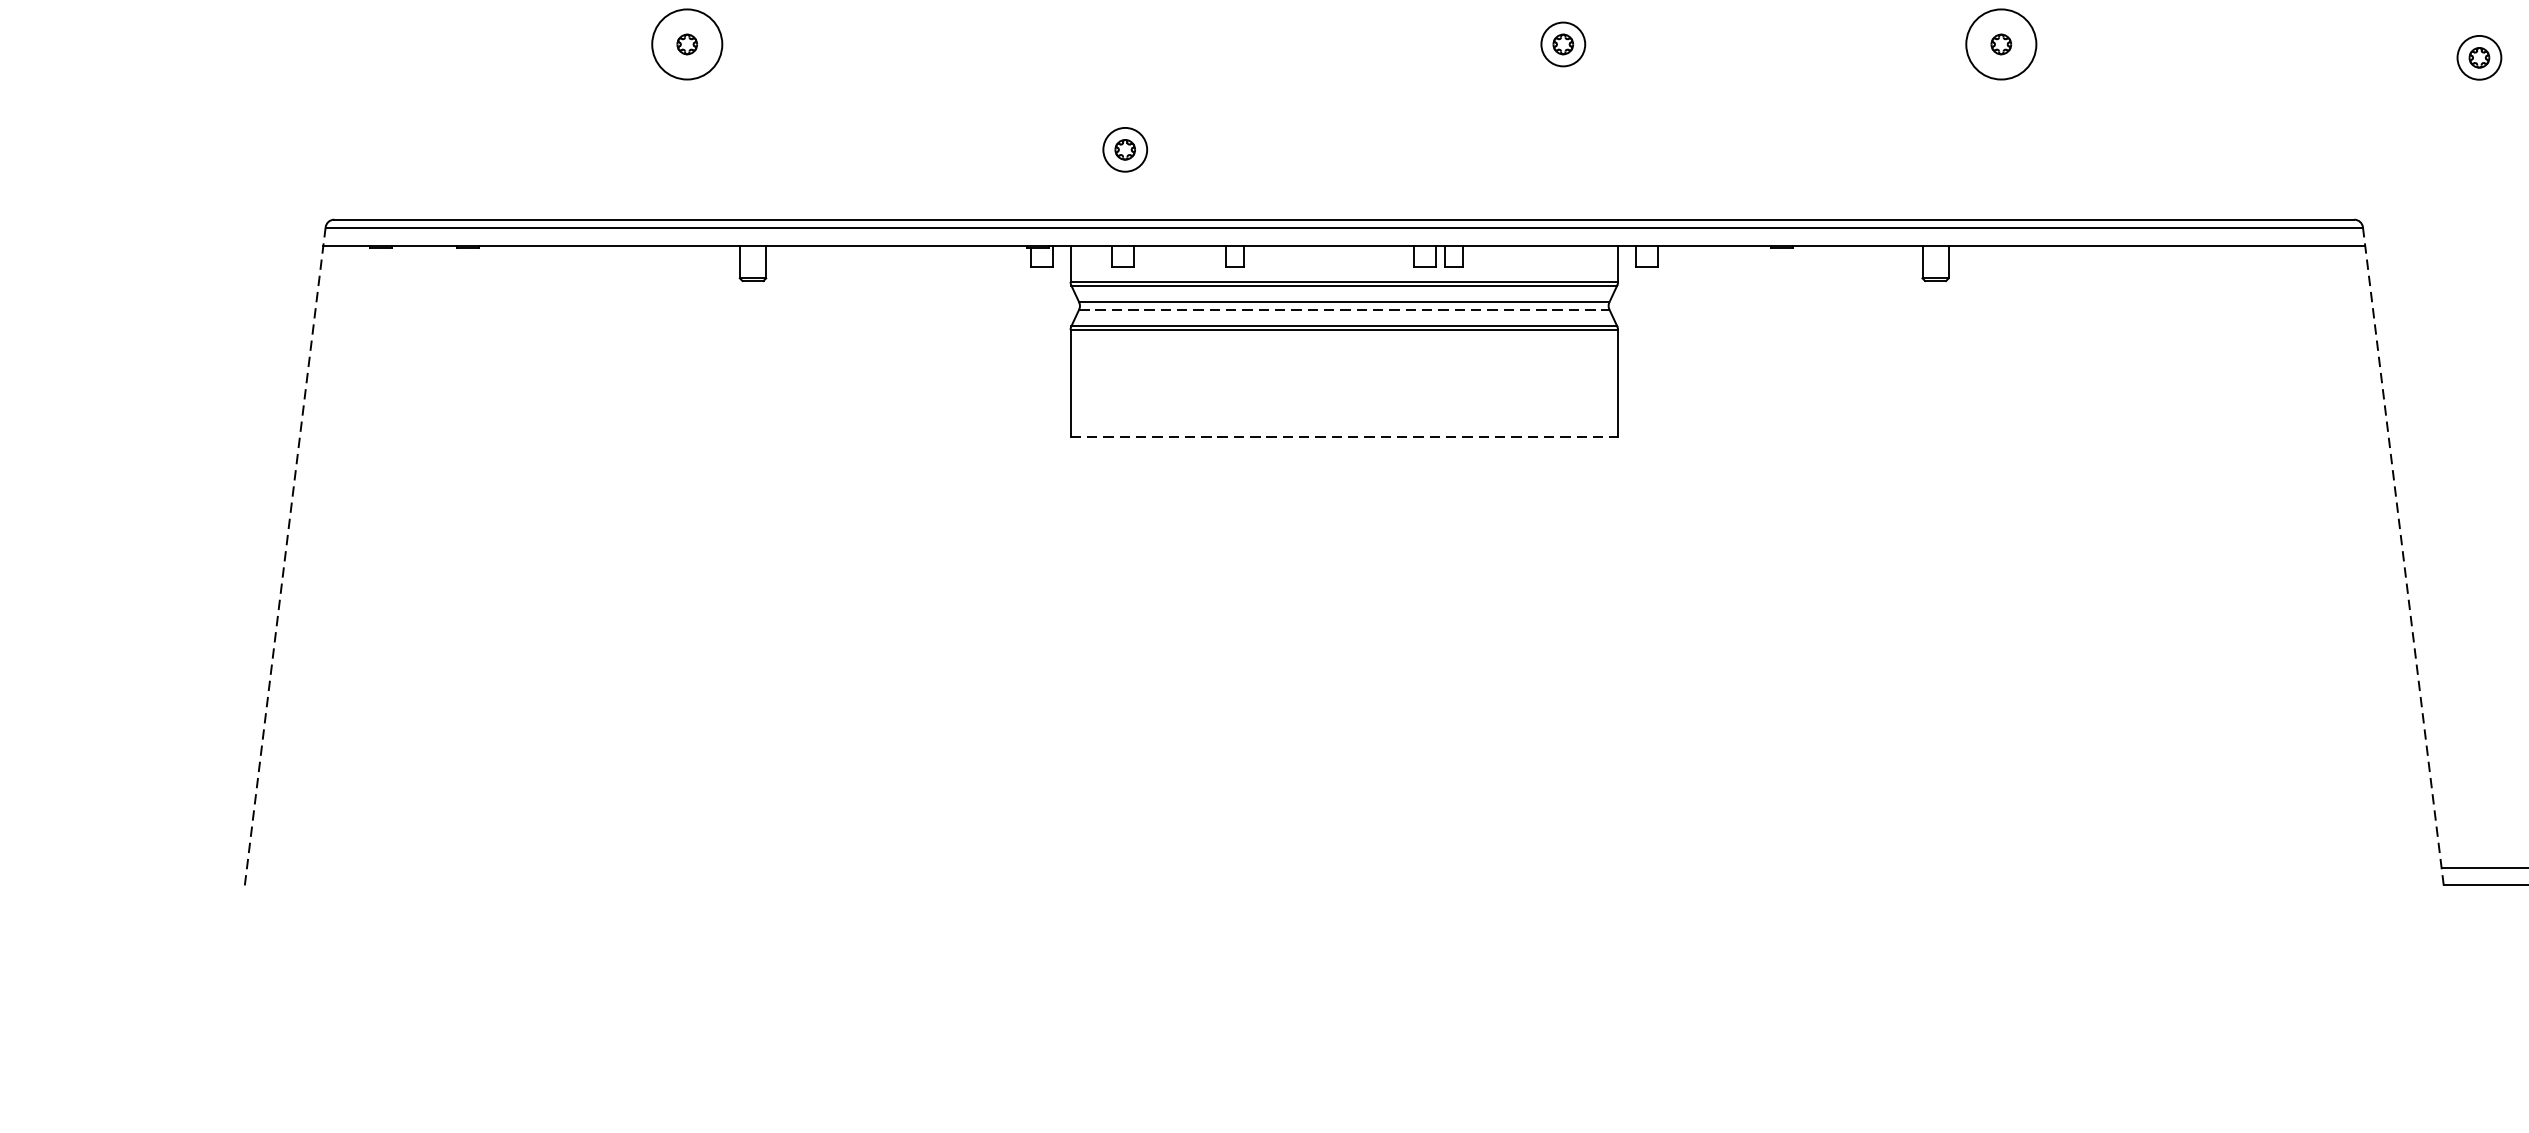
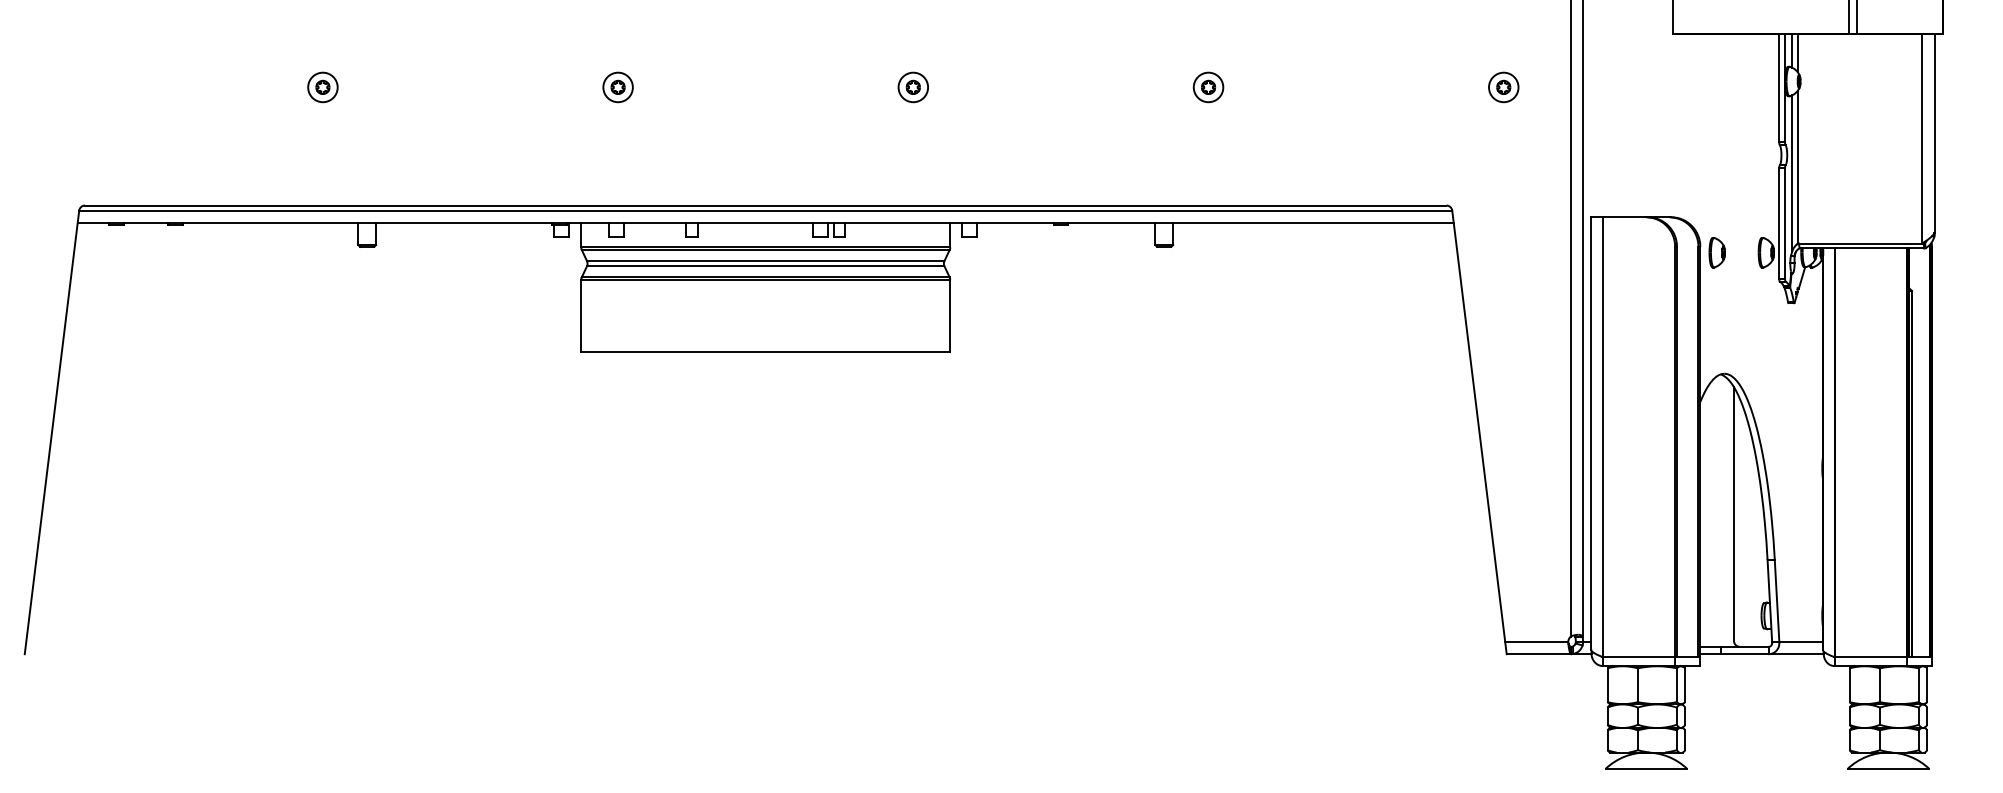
circle: (686, 44) -> (322, 87), size x0.62
circle: (2001, 44) -> (1208, 87), size x0.62
part: (2479, 57) -> (1503, 87), moved
part: (1124, 149) -> (617, 87), moved
line: (1343, 310) -> (765, 266), dashed -> solid
line: (1345, 437) -> (766, 352), dashed -> solid
line: (285, 554) -> (52, 431), dashed -> solid
line: (2403, 554) -> (1479, 431), dashed -> solid

